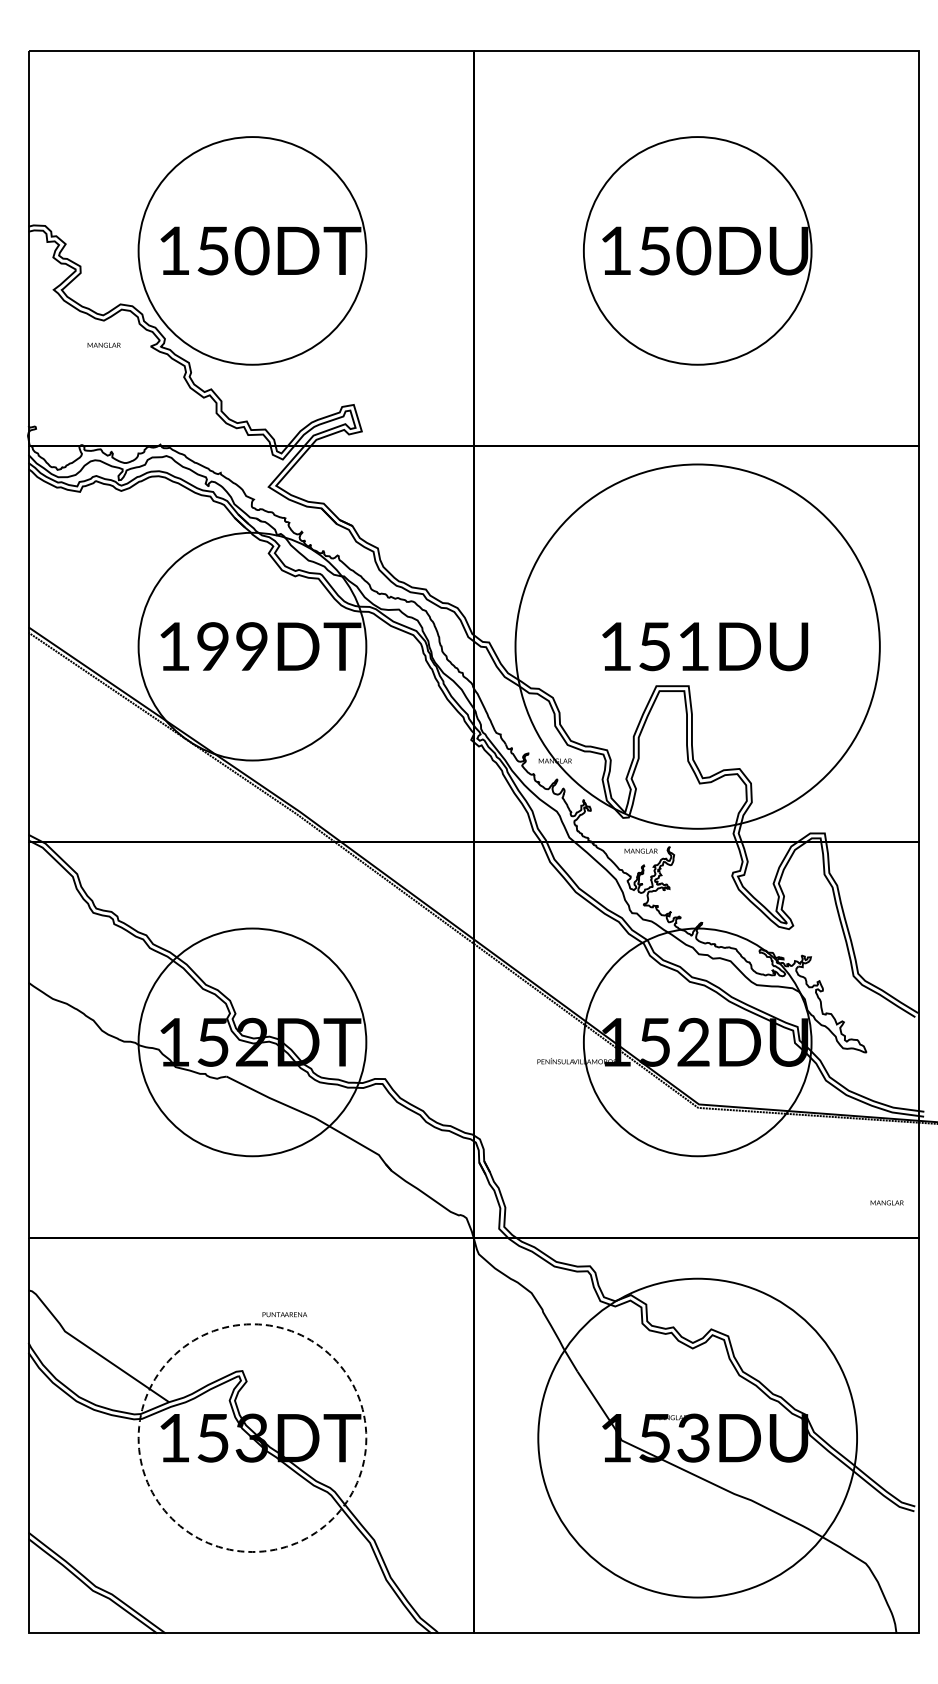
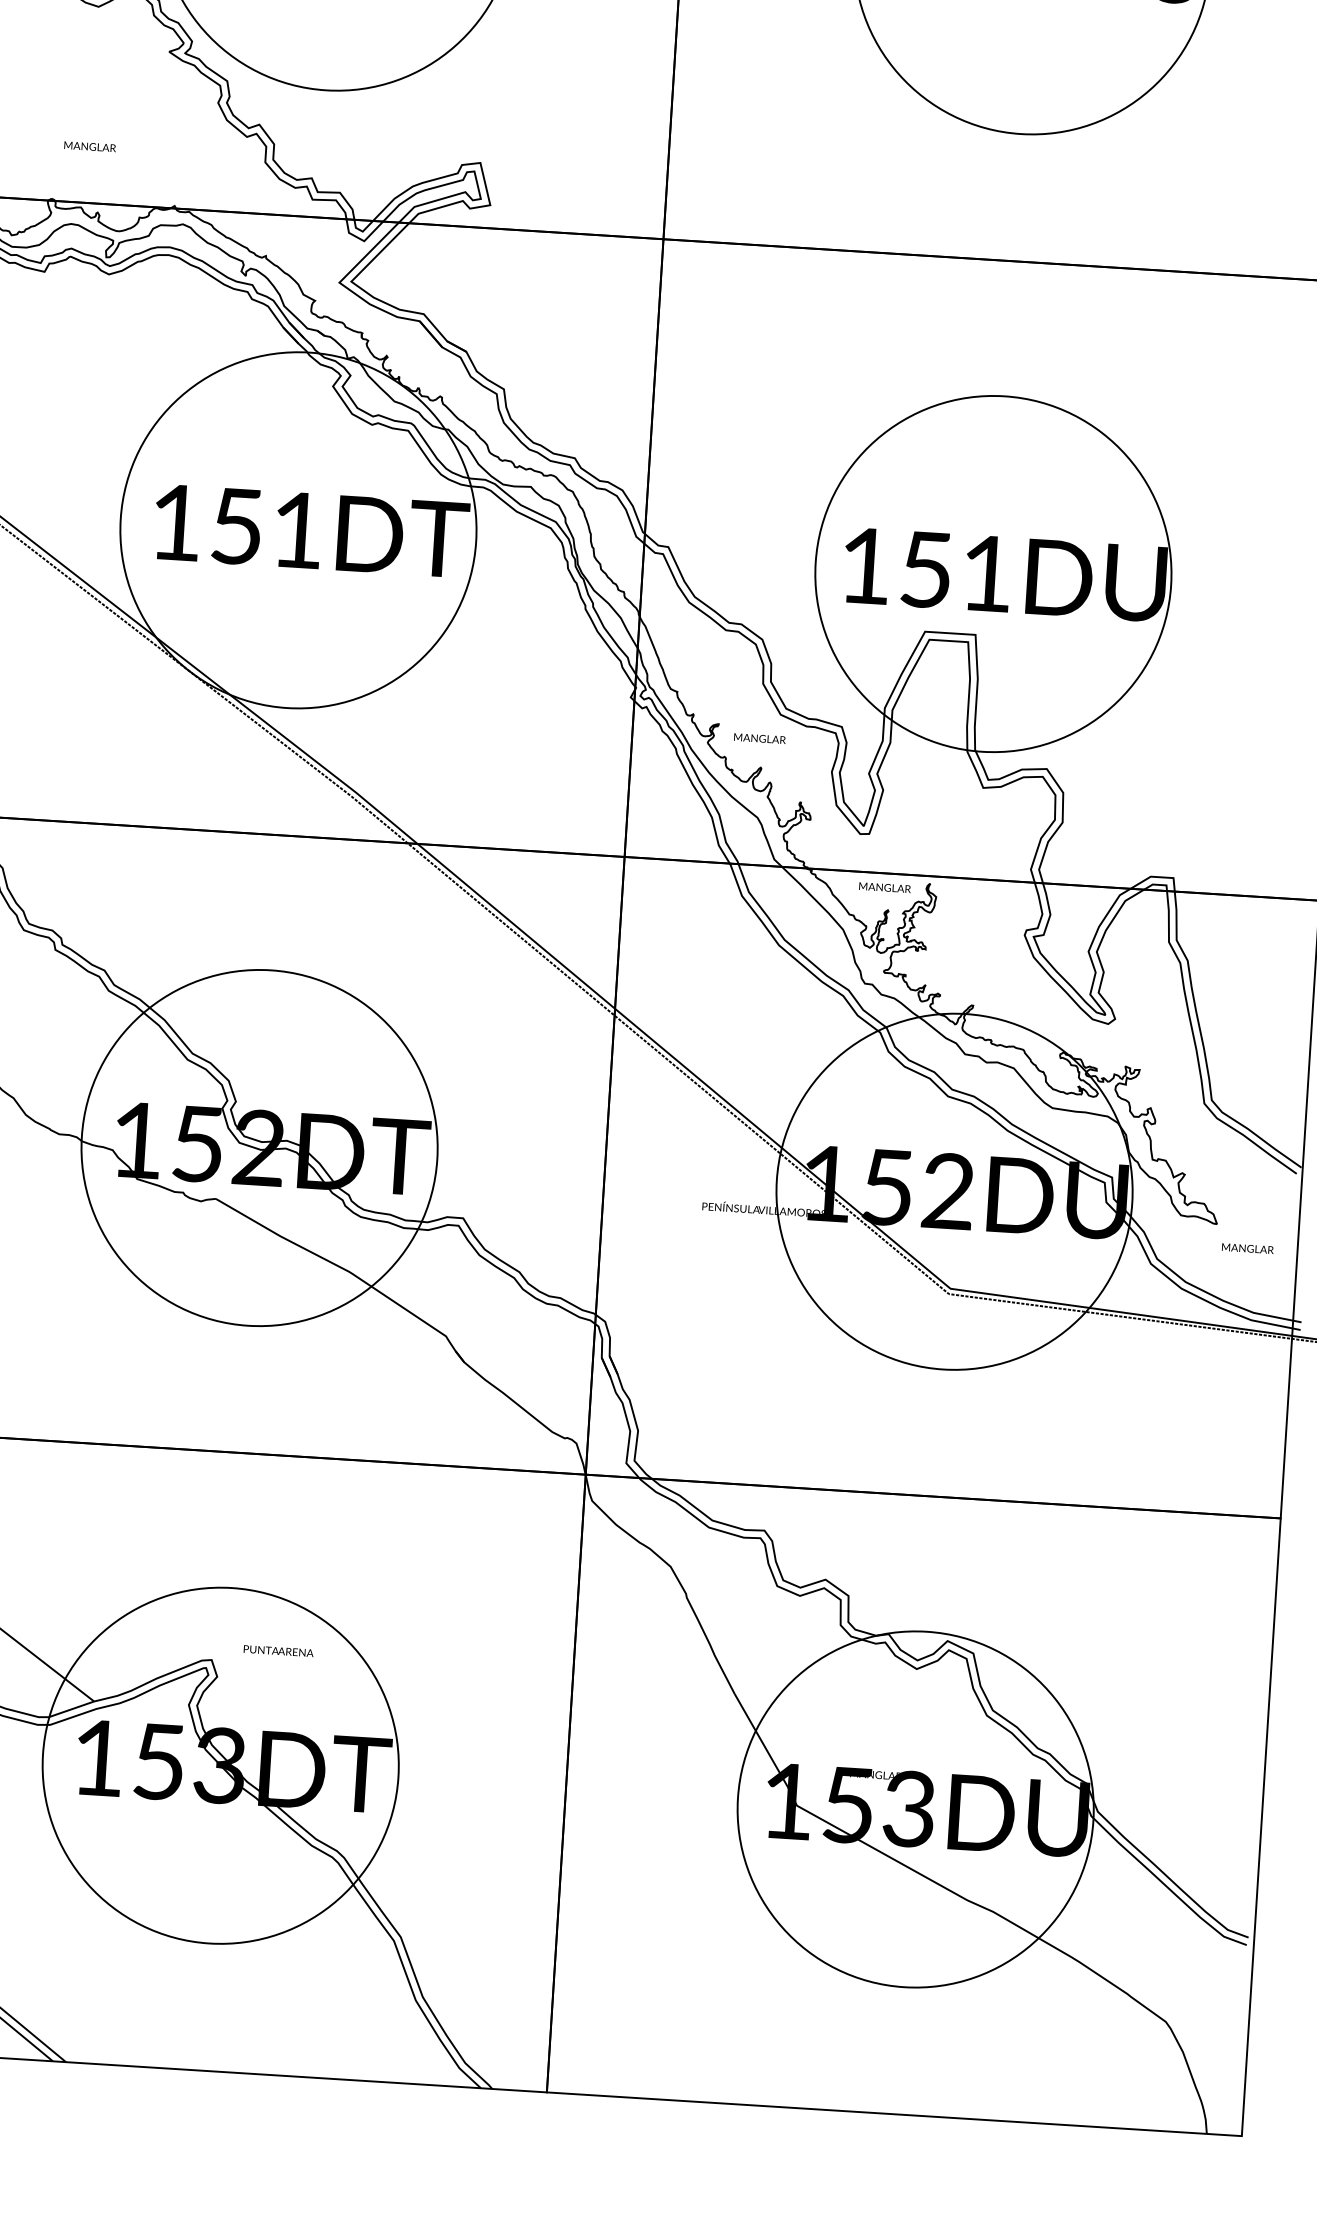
text: (103, 344) -> (89, 145), moved
text: (232, 646) -> (267, 528), 199DT -> 151DT
circle: (697, 646) -> (993, 573), size x0.62
text: (886, 1202) -> (1246, 1247), moved
text: (284, 1314) -> (278, 1650), moved
circle: (252, 1438) -> (220, 1766), dashed -> solid
circle: (697, 1438) -> (915, 1810), size x0.71

